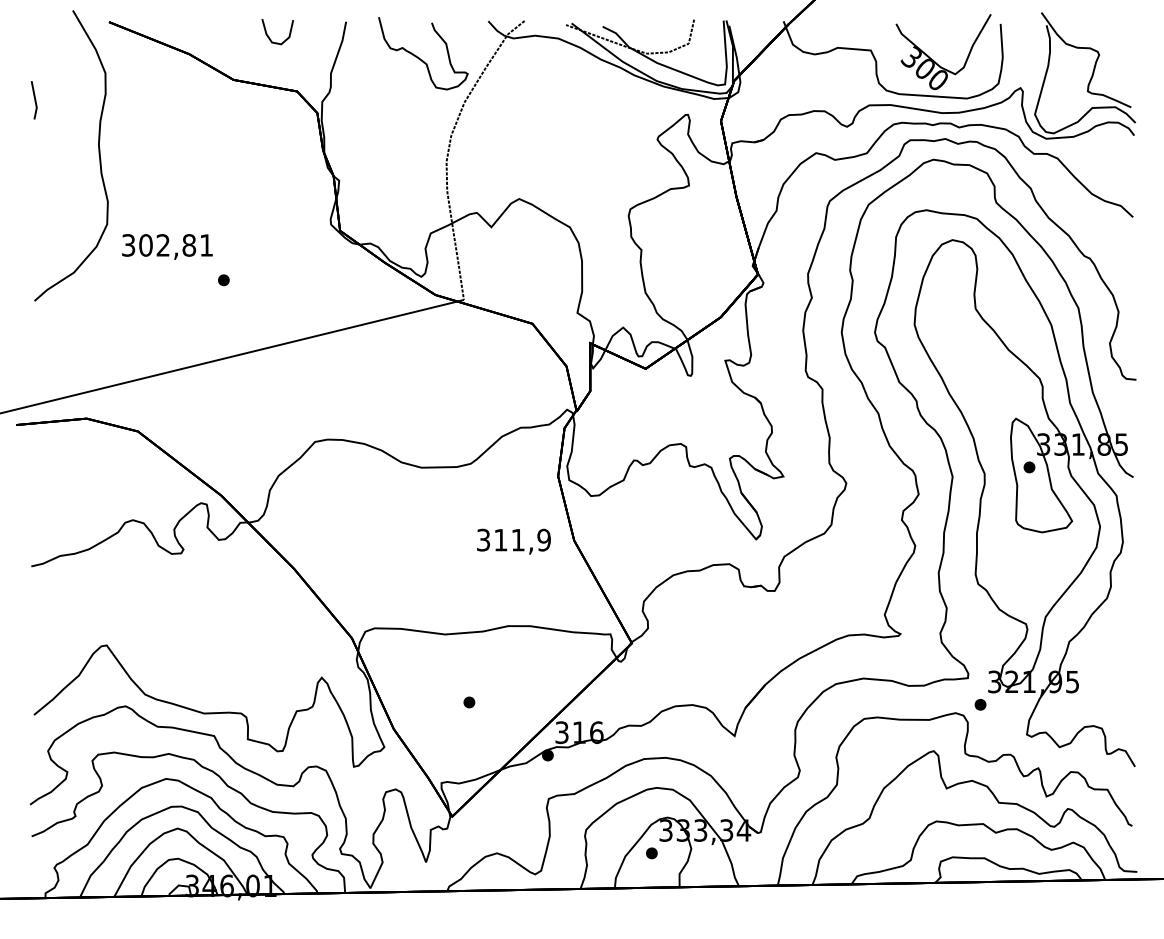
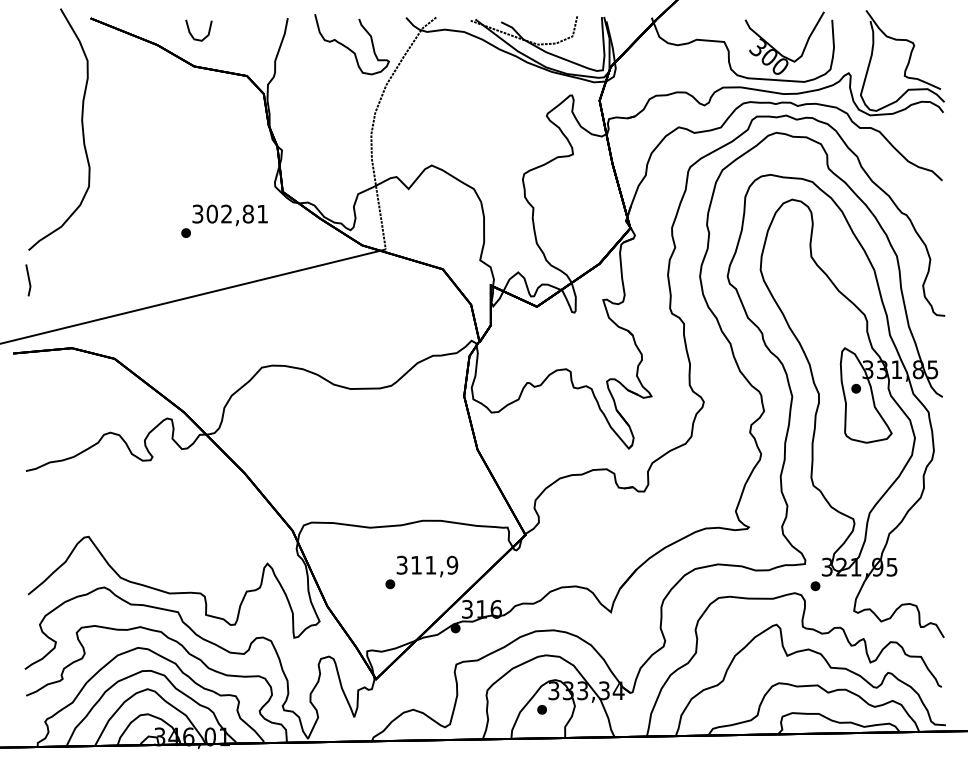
curve: (270, 36) -> (192, 34), moved
line: (34, 100) -> (28, 280), moved
text: (166, 247) -> (229, 215), moved
text: (514, 541) -> (427, 566), moved

